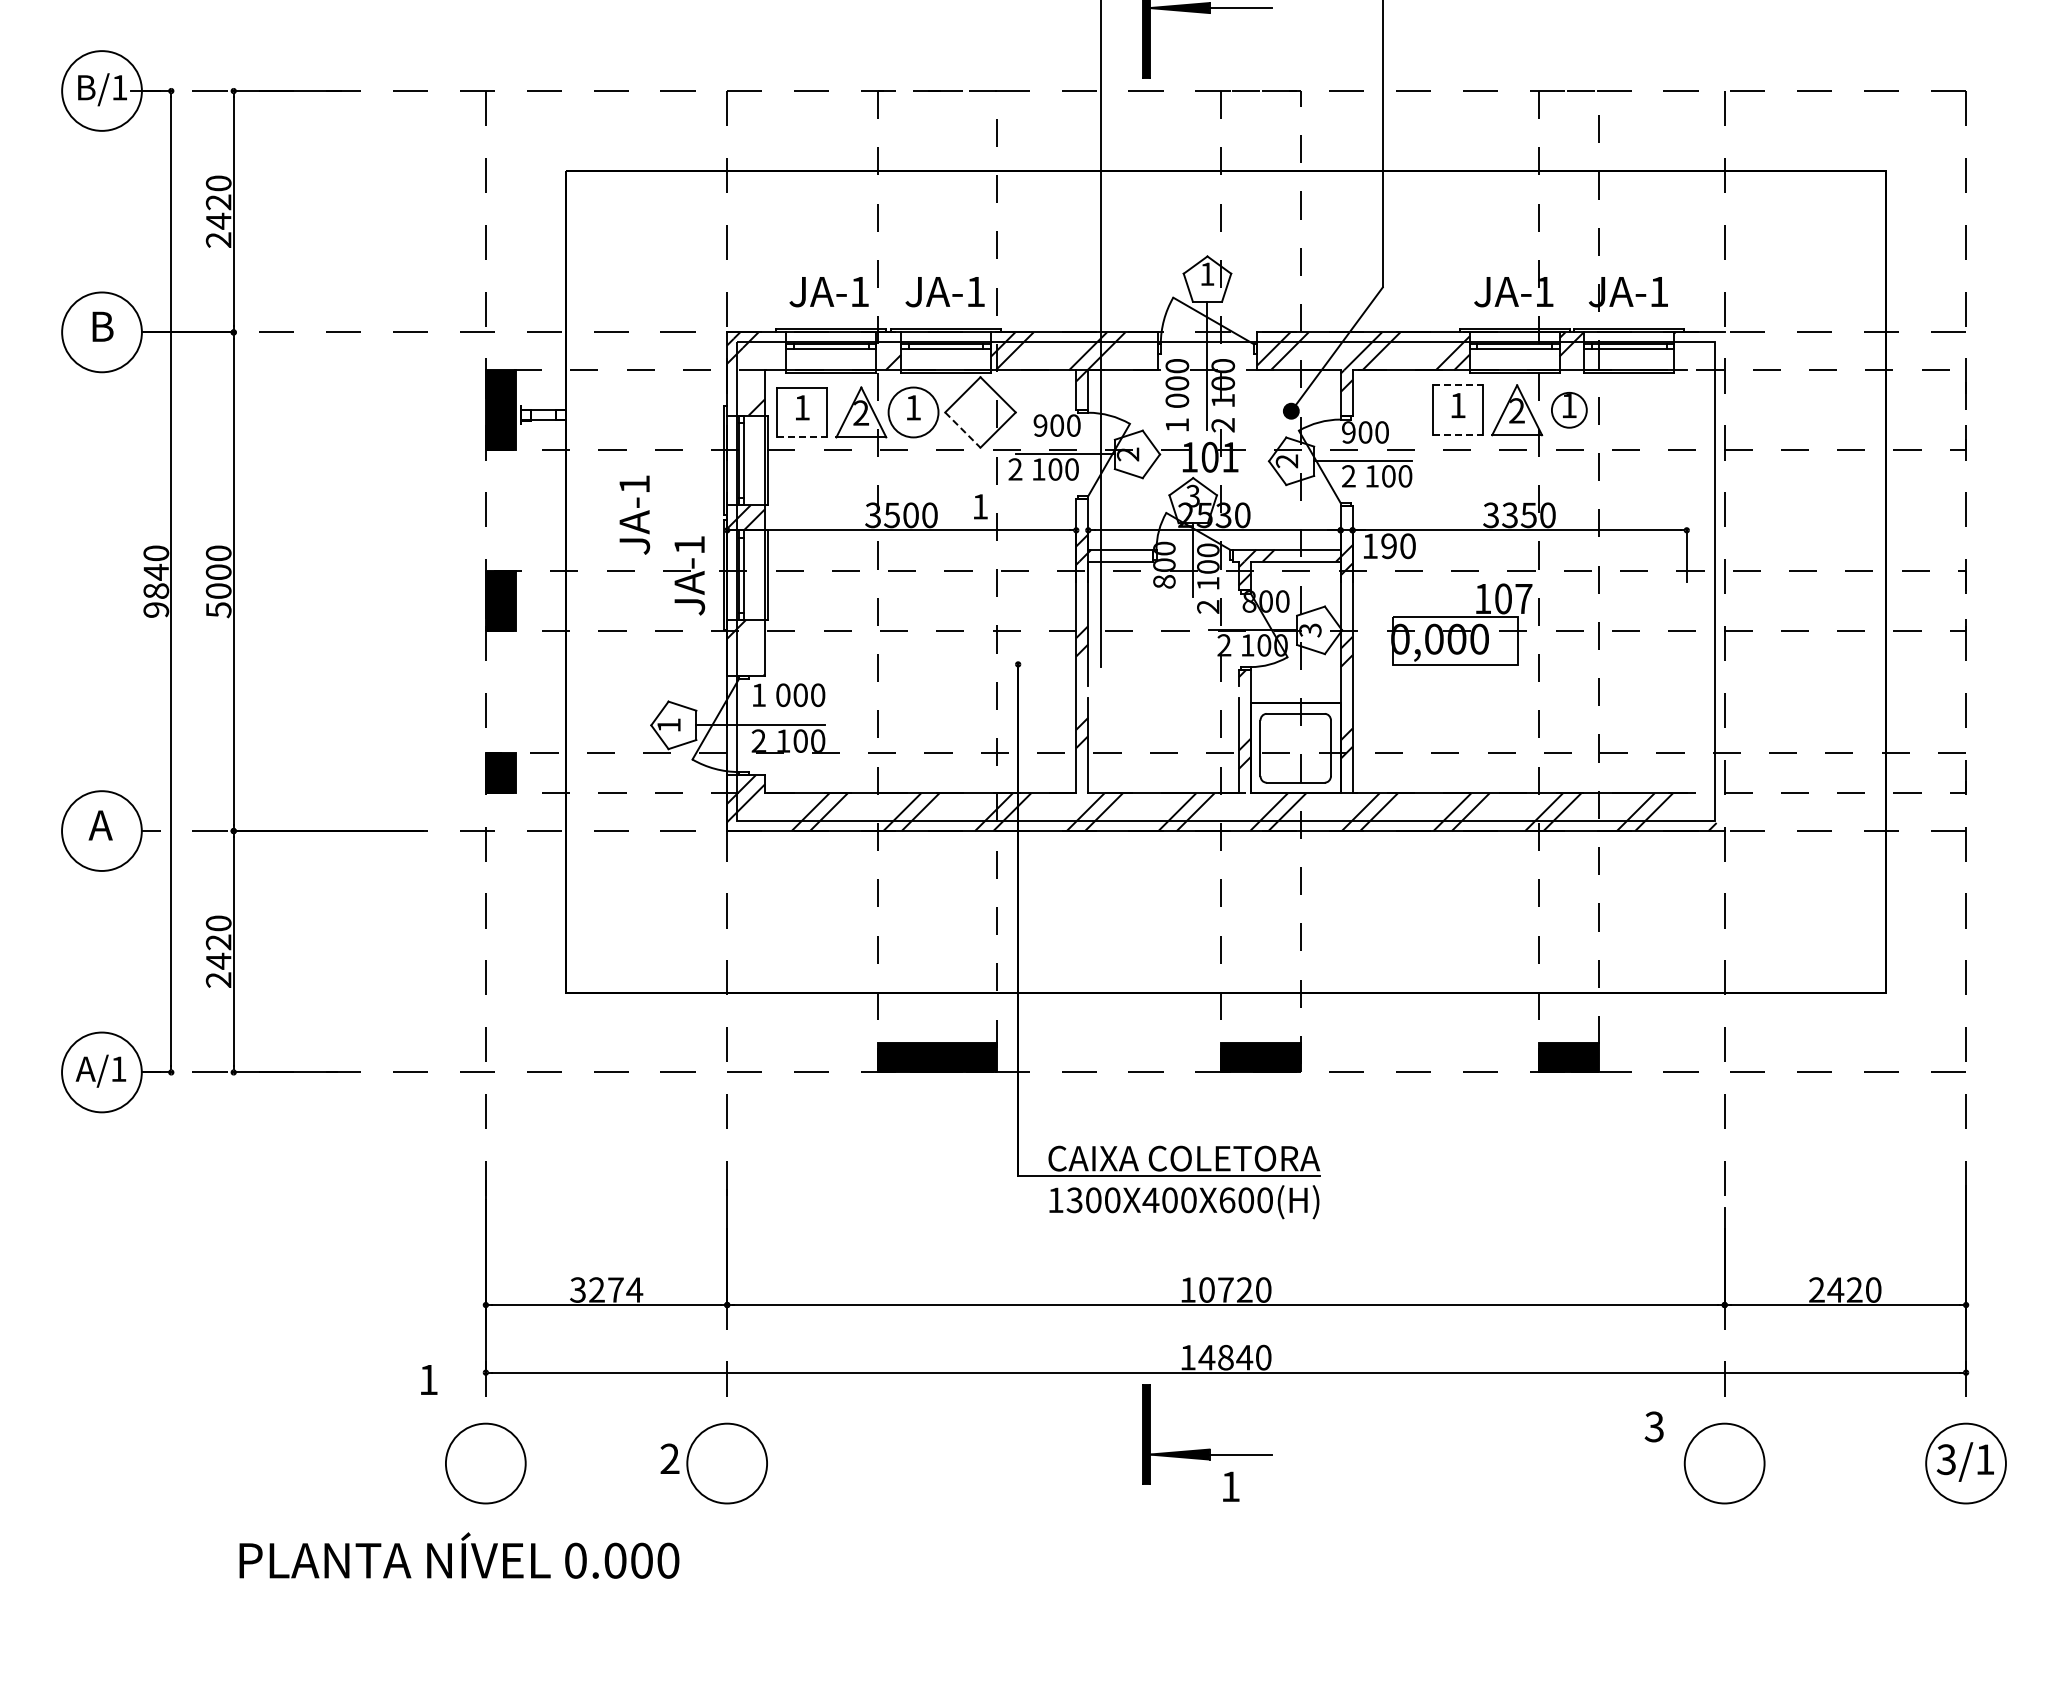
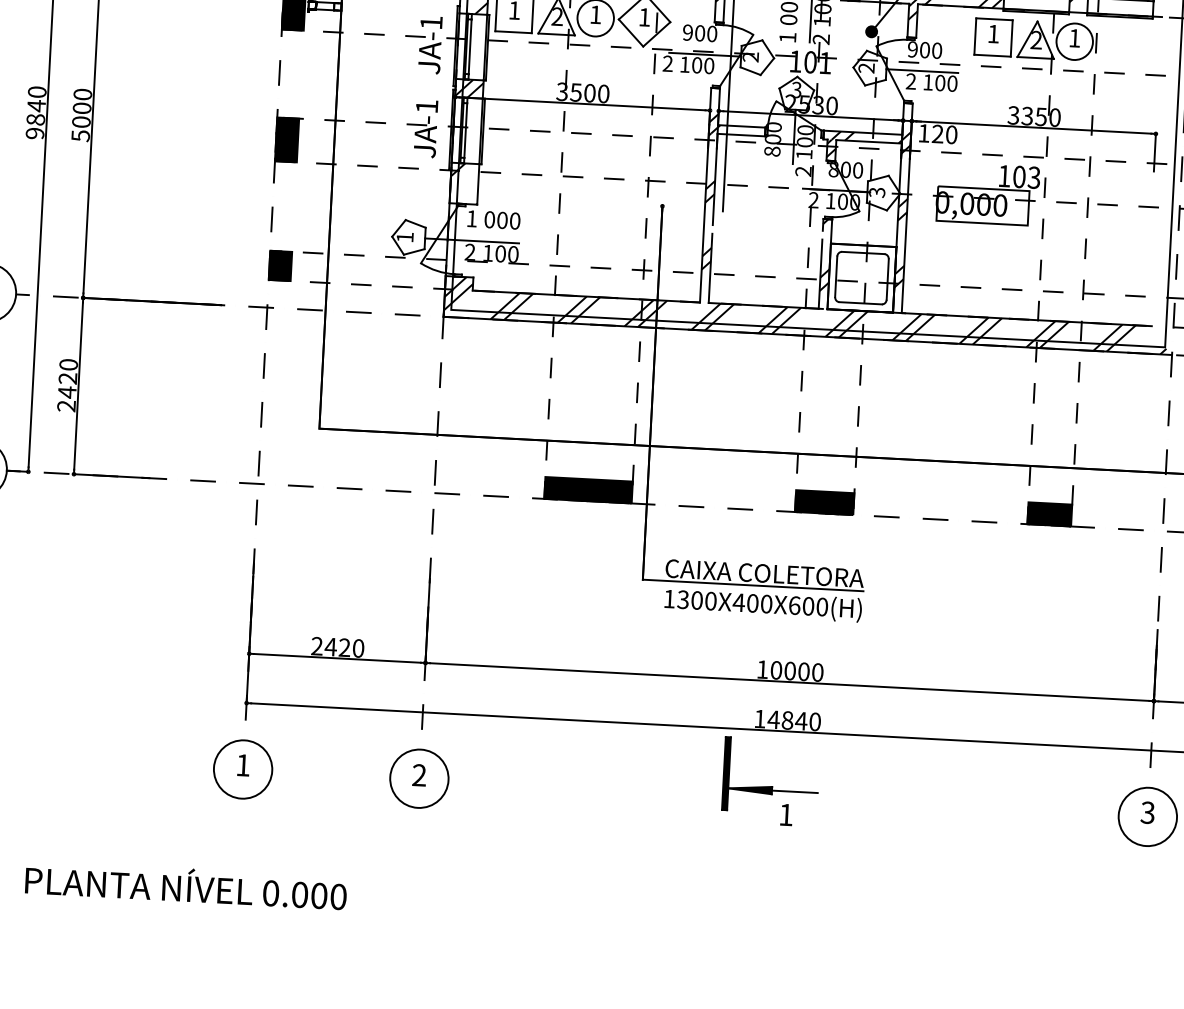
line: (1458, 385) -> (994, 19), dashed -> solid
circle: (1569, 410) -> (1074, 41), size x1.43
line: (962, 430) -> (630, 33), dashed -> solid
line: (1458, 435) -> (992, 55), dashed -> solid
line: (802, 437) -> (513, 32), dashed -> solid
text: (980, 506) -> (644, 17), moved
text: (634, 514) -> (430, 44), moved
text: (1388, 546) -> (937, 134), 190 -> 120
text: (1523, 598) -> (1034, 177), 107 -> 103
text: (606, 1289) -> (337, 647), 3274 -> 2420
text: (1235, 1289) -> (797, 671), 10720 -> 10000
text: (429, 1379) -> (243, 765), moved
text: (1653, 1426) -> (1147, 812), moved
text: (669, 1458) -> (419, 775), moved
text: (459, 1555) -> (186, 885), moved

